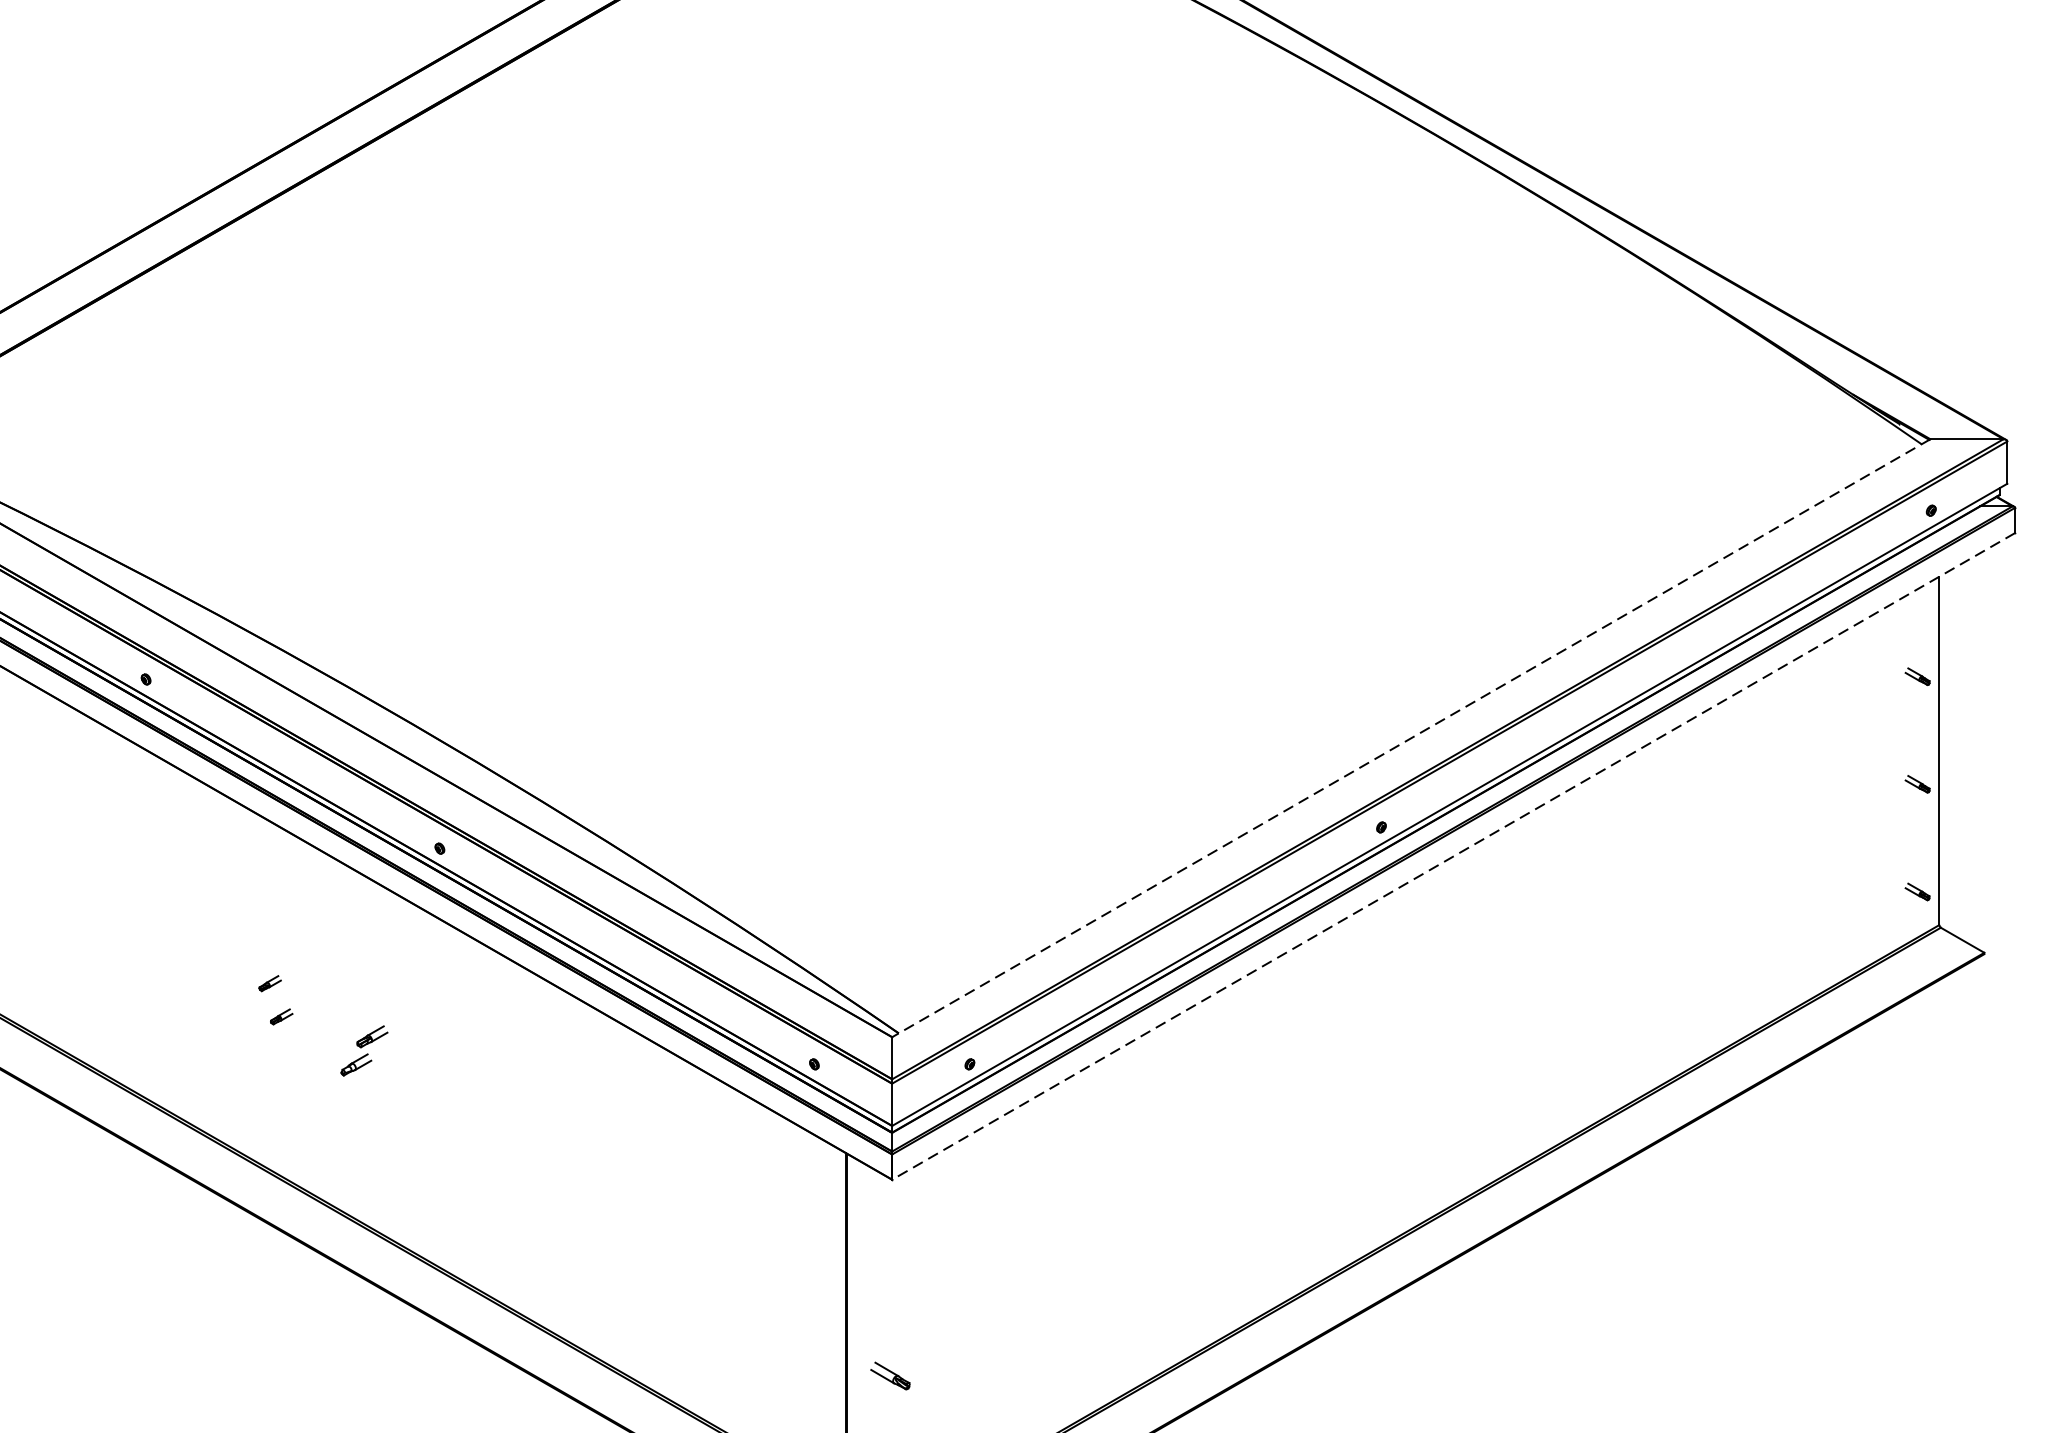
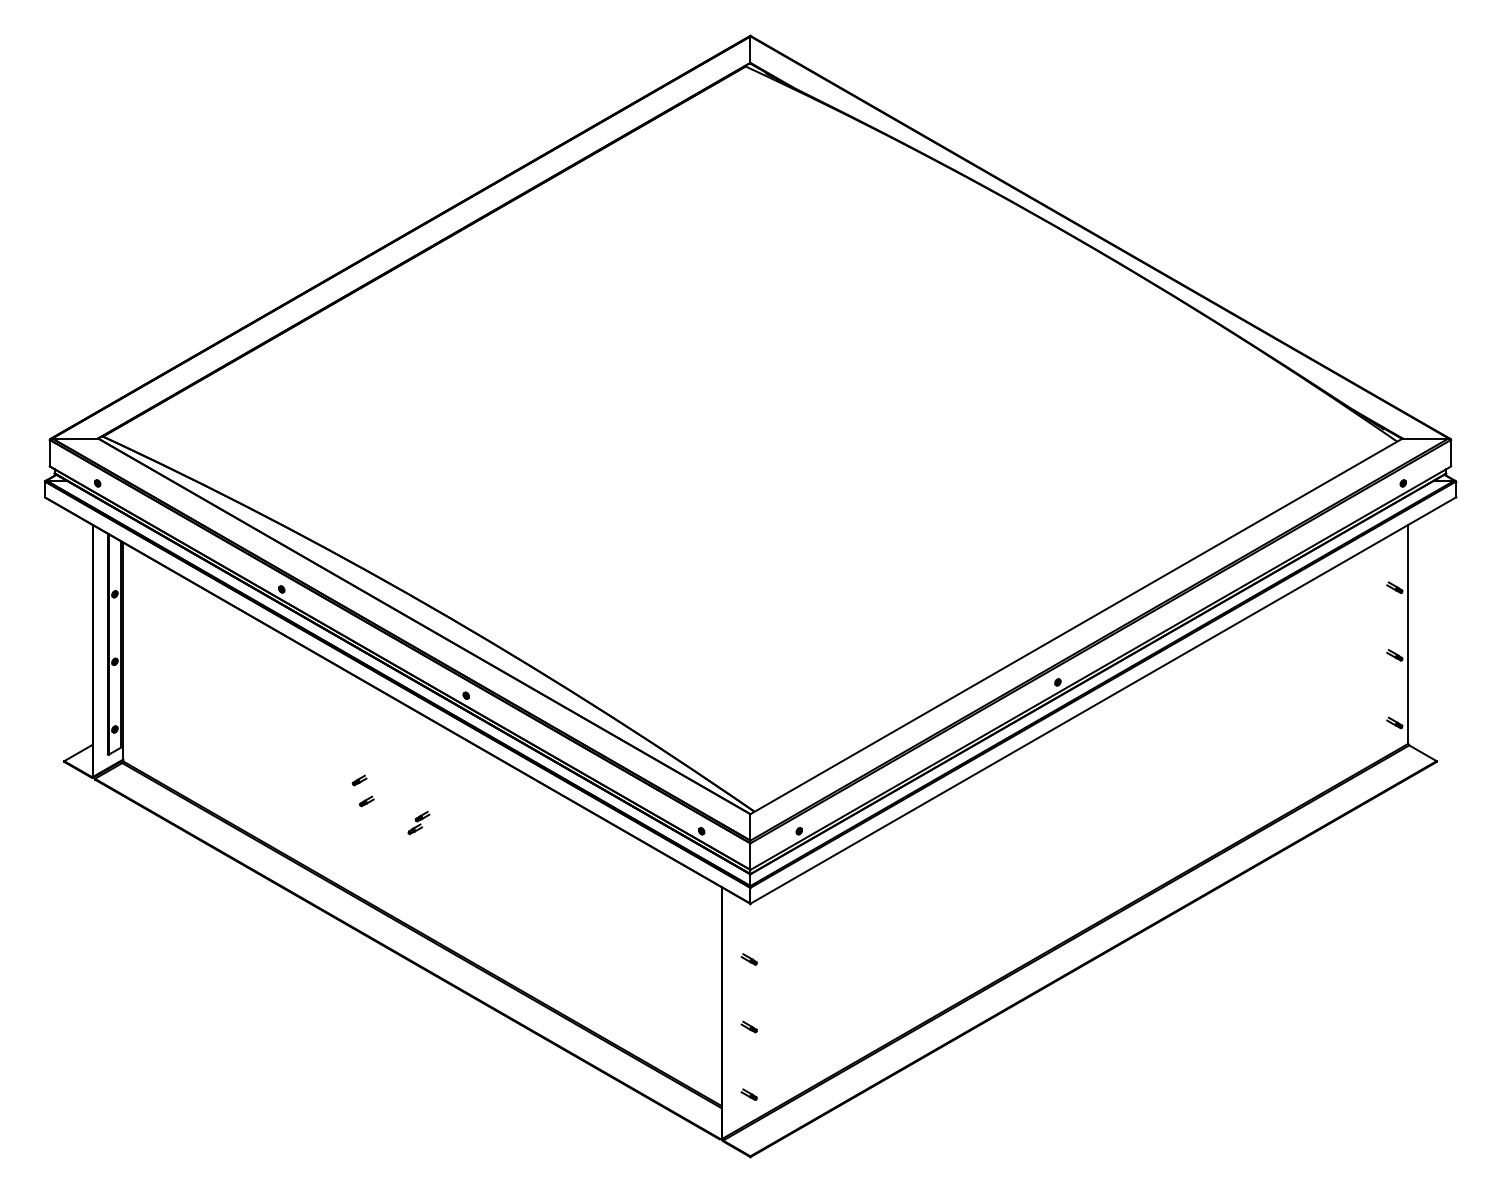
line: (1411, 738) -> (1076, 626), dashed -> solid
line: (1452, 856) -> (1102, 700), dashed -> solid
part: (363, 1052) -> (418, 823), size x0.71
part: (889, 1268) -> (748, 959), added
part: (889, 1375) -> (748, 1026), size x0.62

